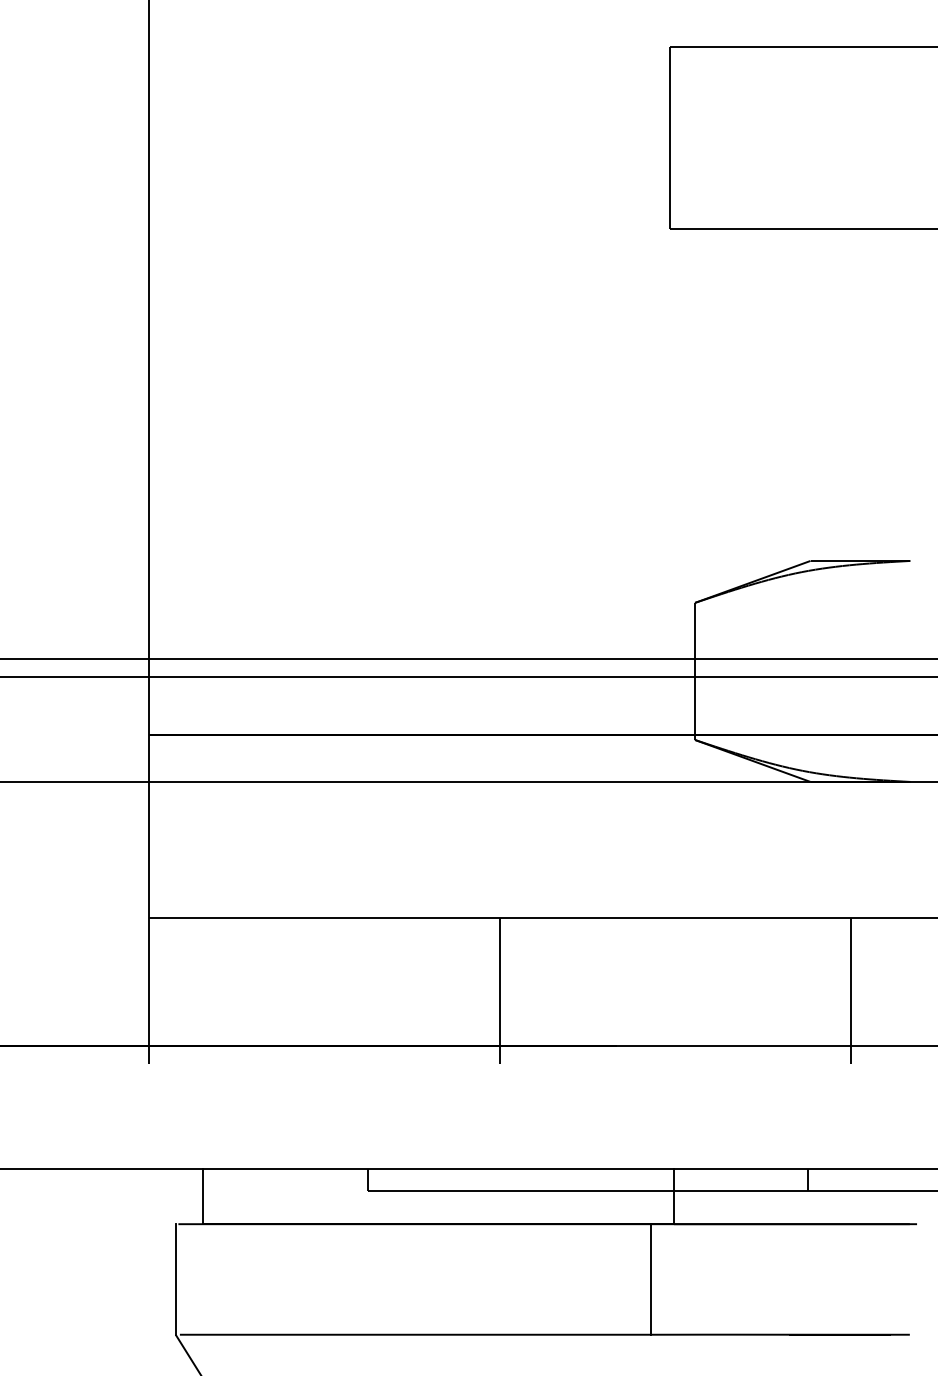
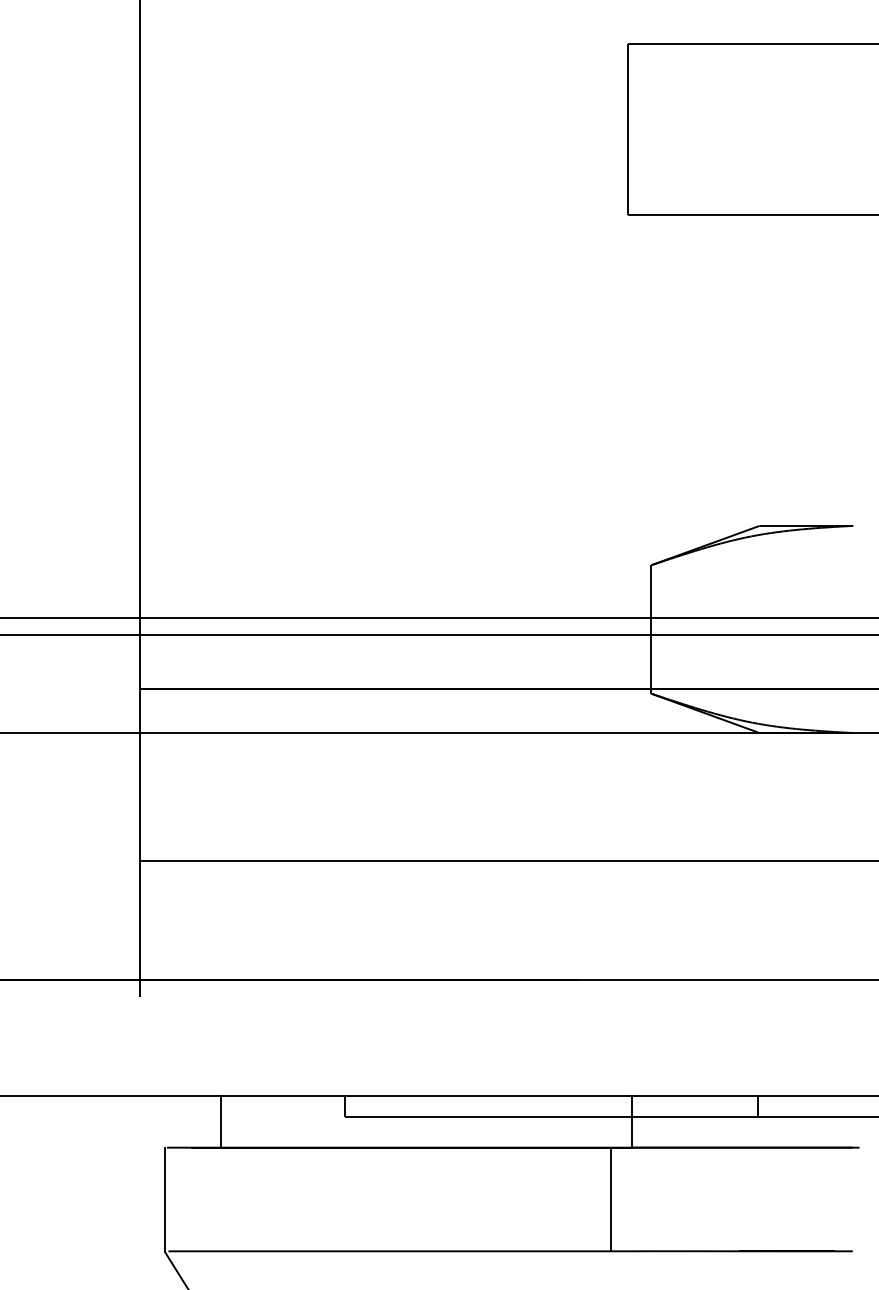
line: (500, 990) -> (469, 928), removed
line: (851, 990) -> (798, 928), removed
line: (202, 1196) -> (220, 1121), moved

